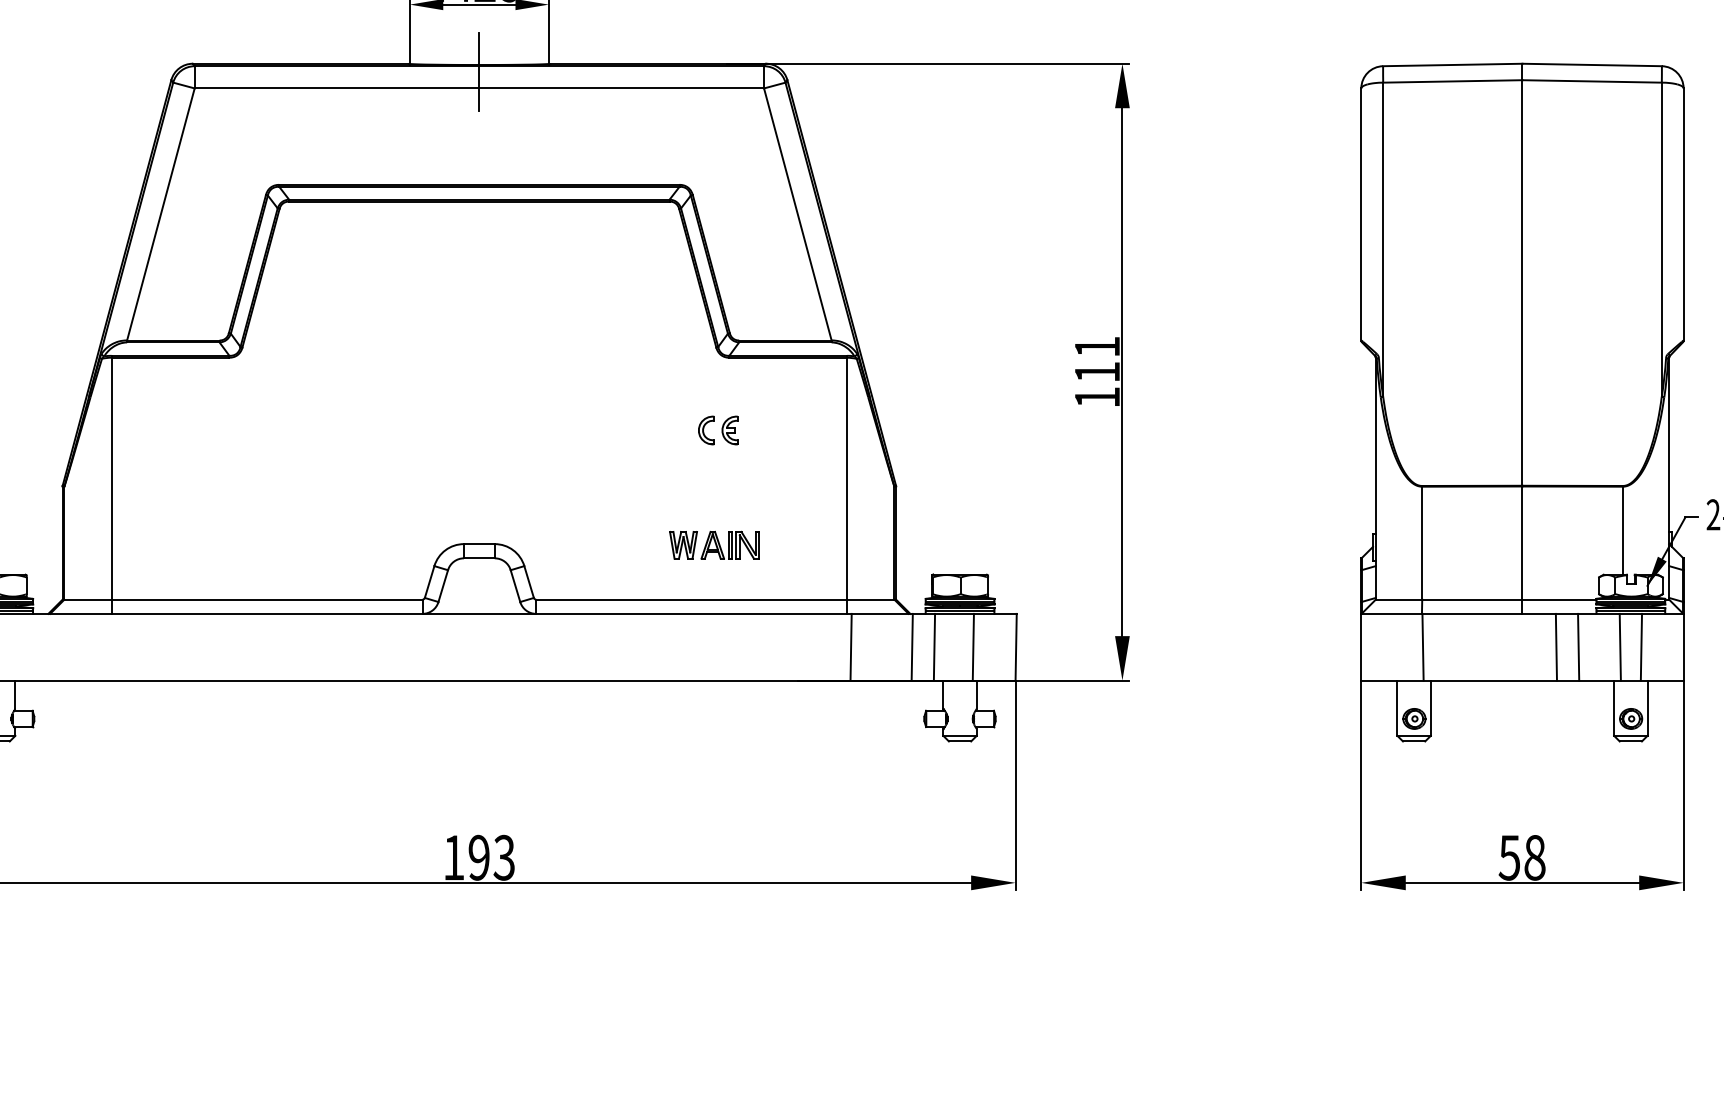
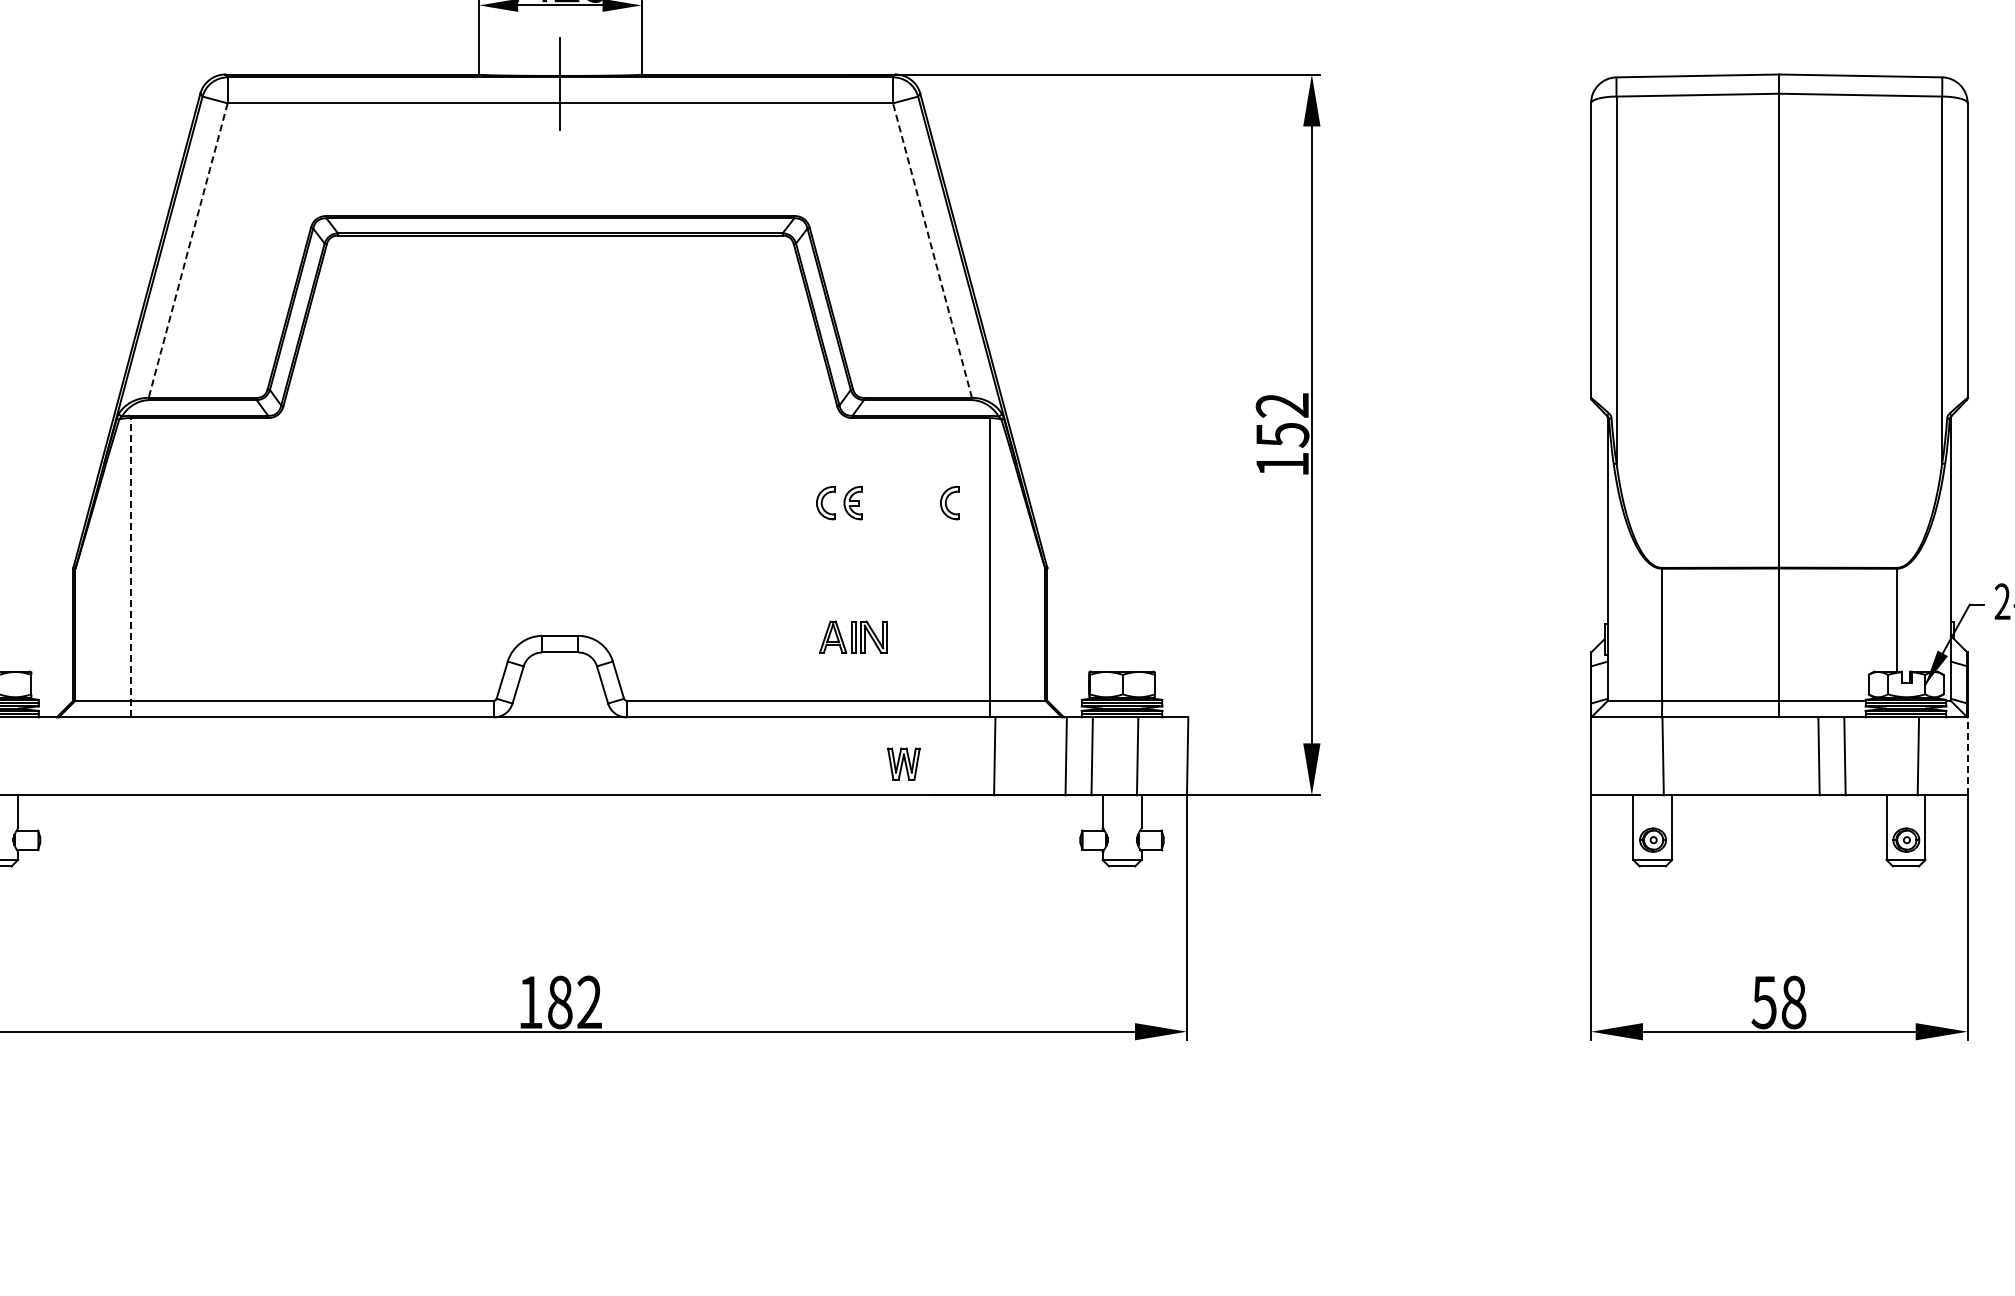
line: (797, 214) -> (932, 250), solid -> dashed
line: (161, 215) -> (188, 251), solid -> dashed
text: (1097, 359) -> (1282, 420), 111 -> 152
part: (812, 430) -> (949, 503), added
line: (111, 484) -> (130, 566), solid -> dashed
part: (683, 544) -> (903, 763), moved
line: (1620, 647) -> (1893, 756), removed
line: (1683, 647) -> (1967, 756), solid -> dashed
text: (491, 857) -> (574, 1002), 193 -> 182

